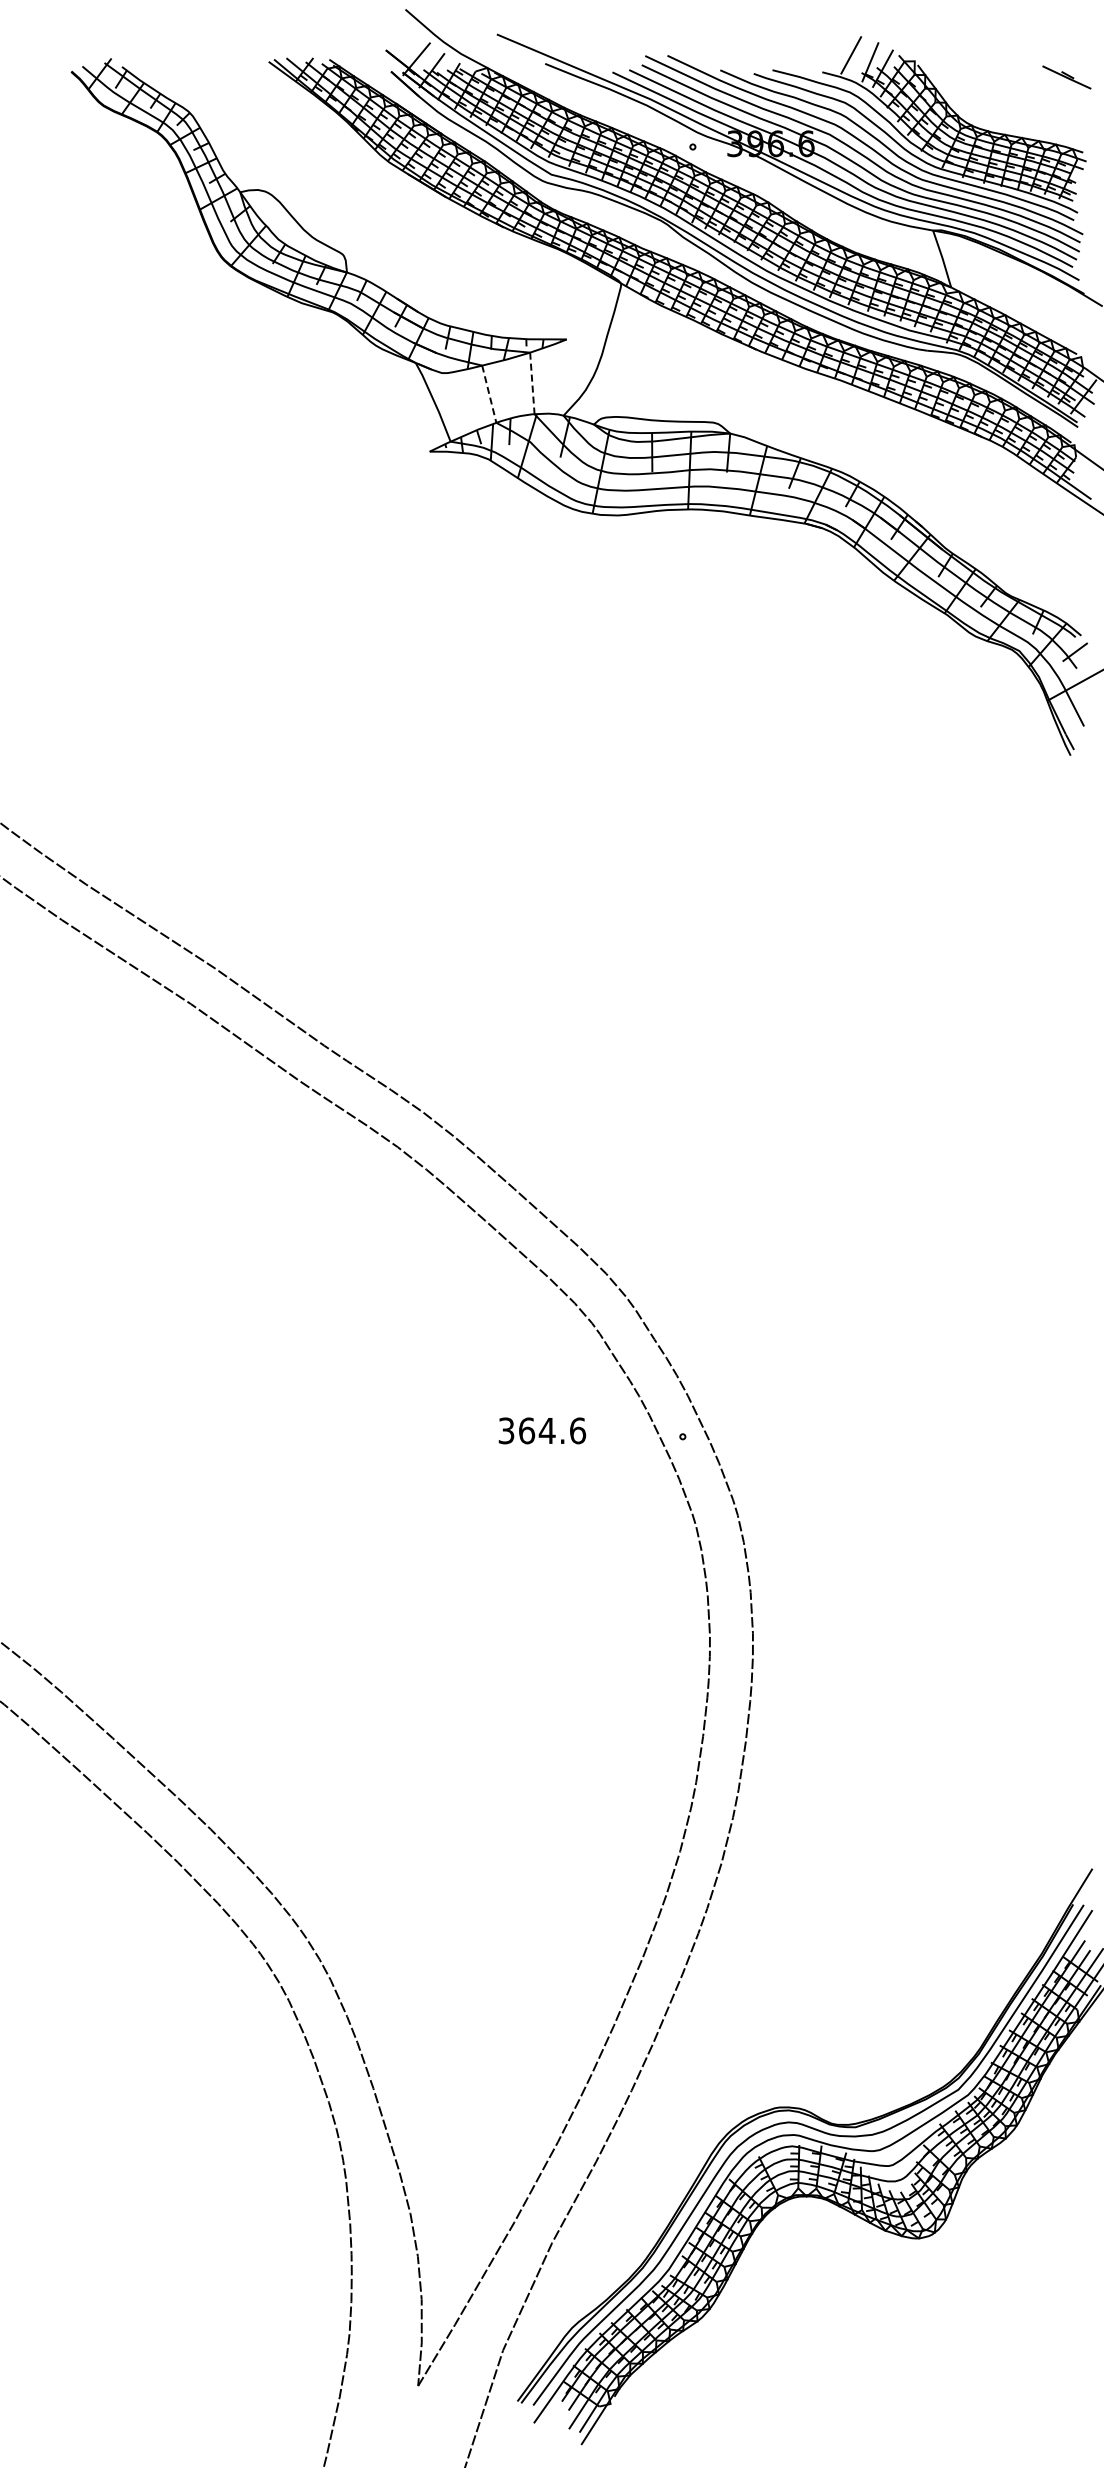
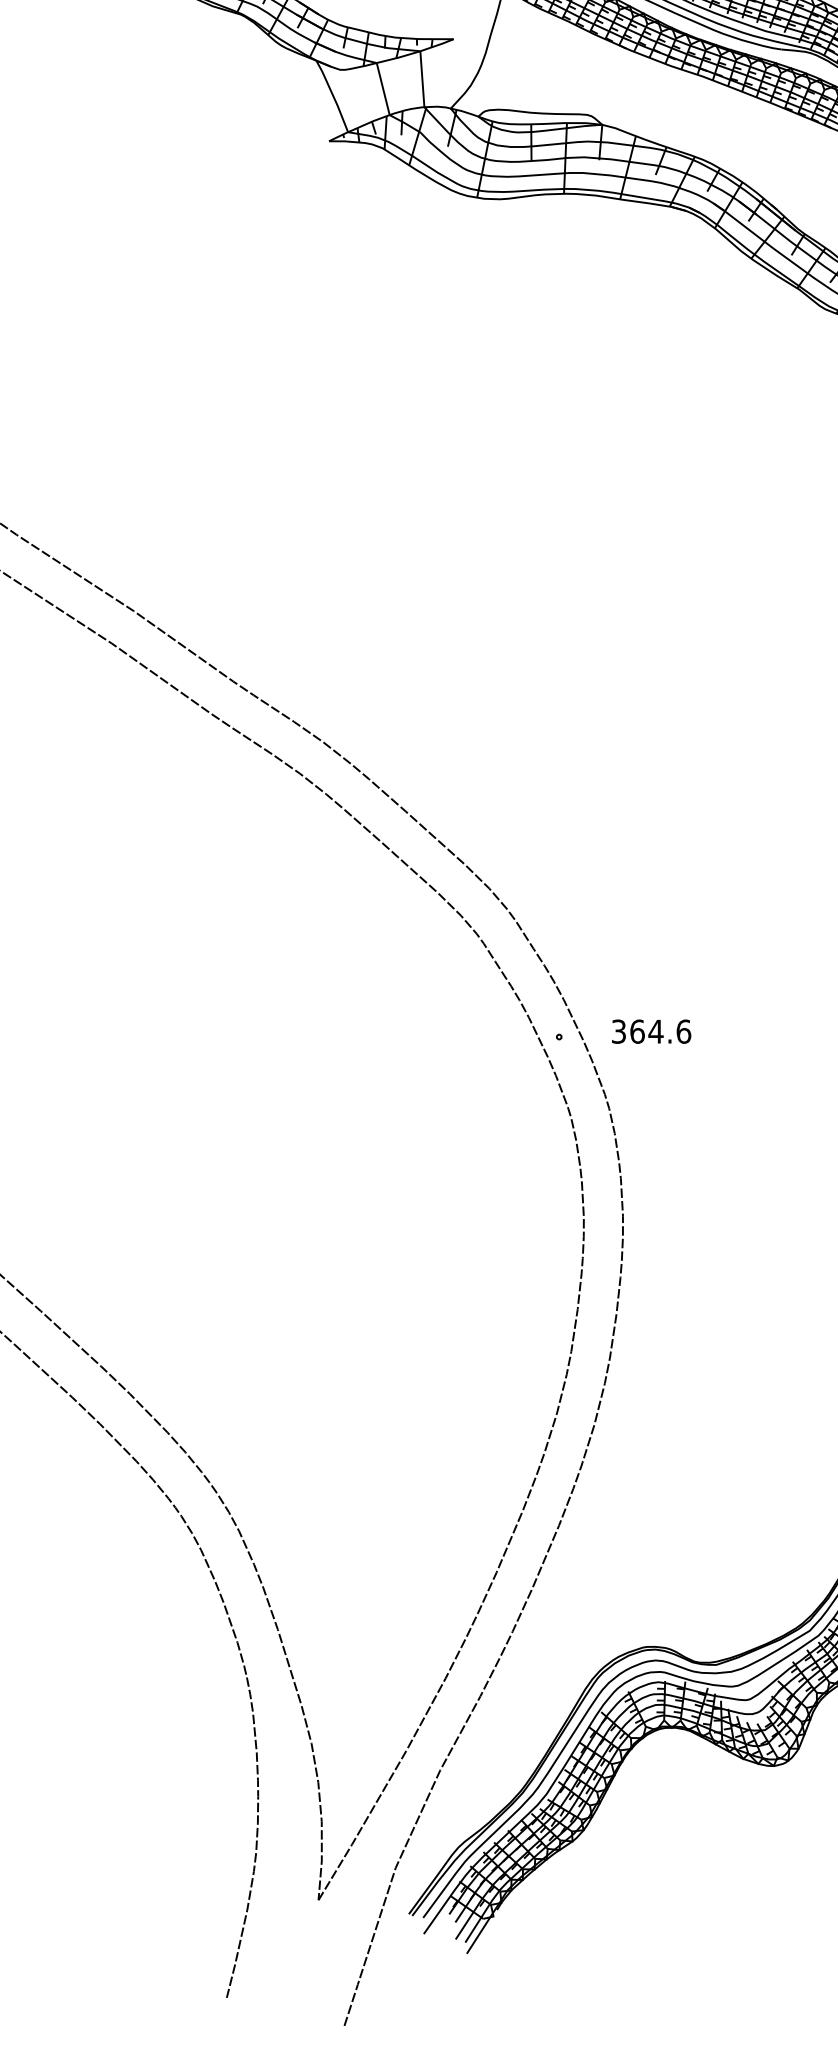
line: (532, 383) -> (422, 79), dashed -> solid
line: (489, 394) -> (383, 89), dashed -> solid
text: (542, 1430) -> (651, 1031), moved

